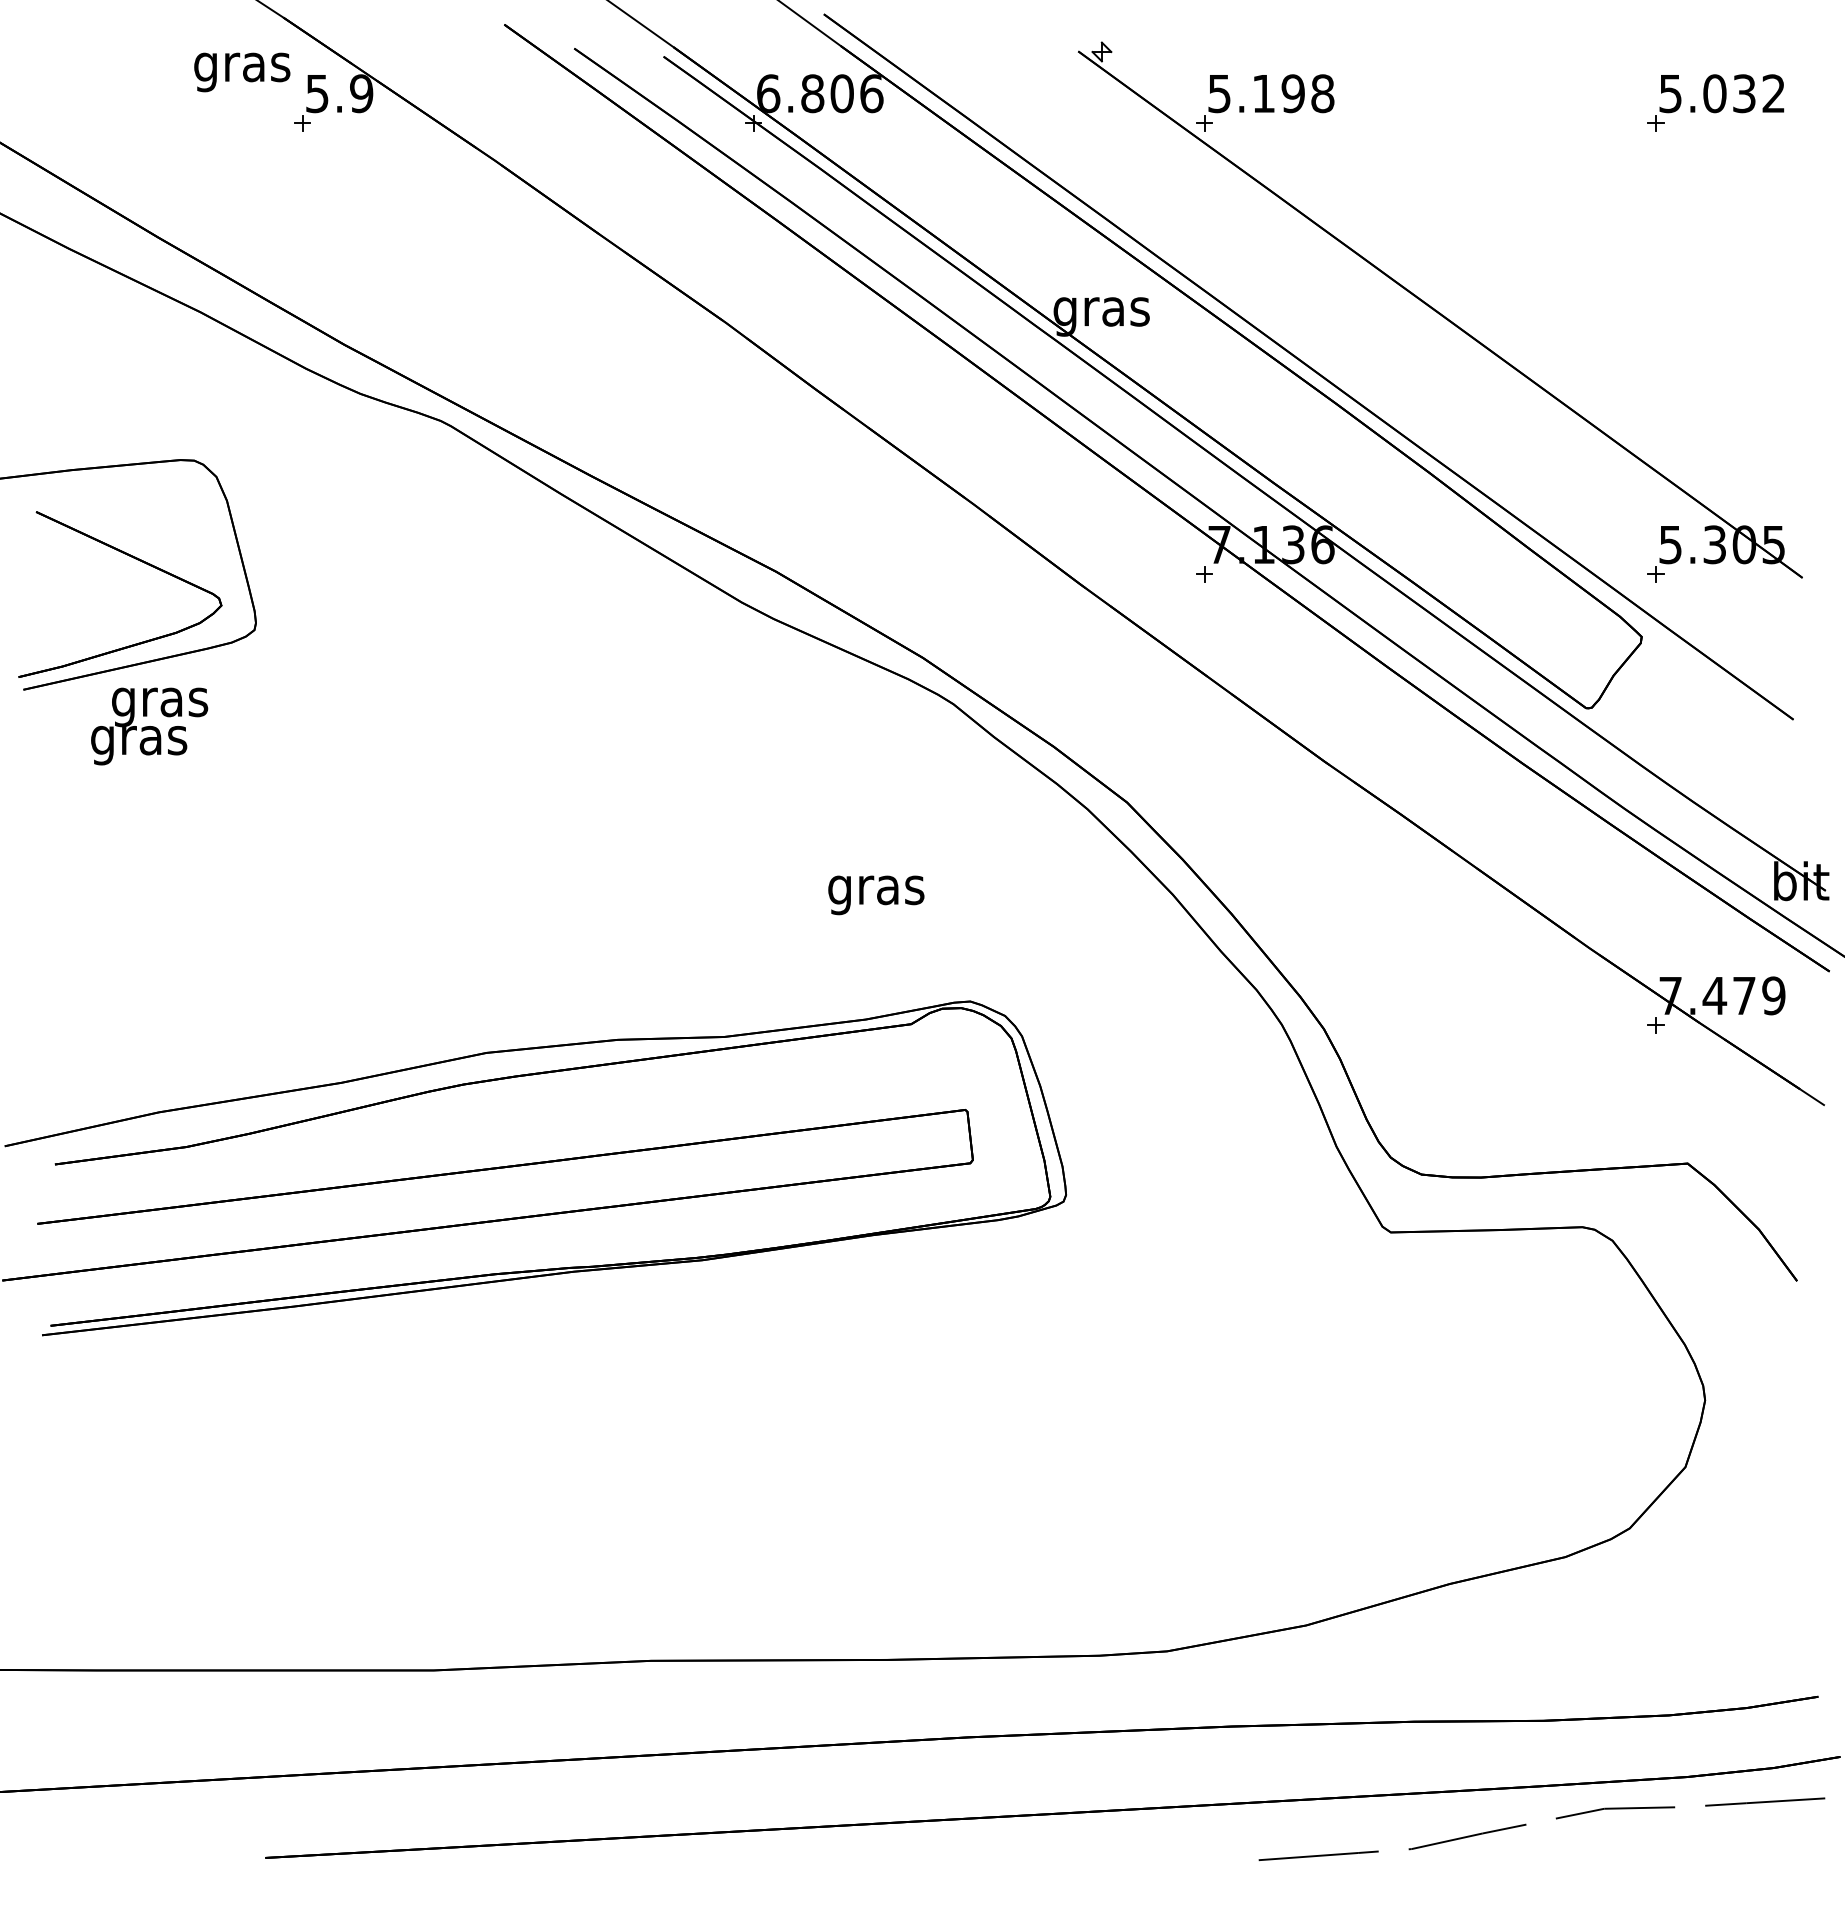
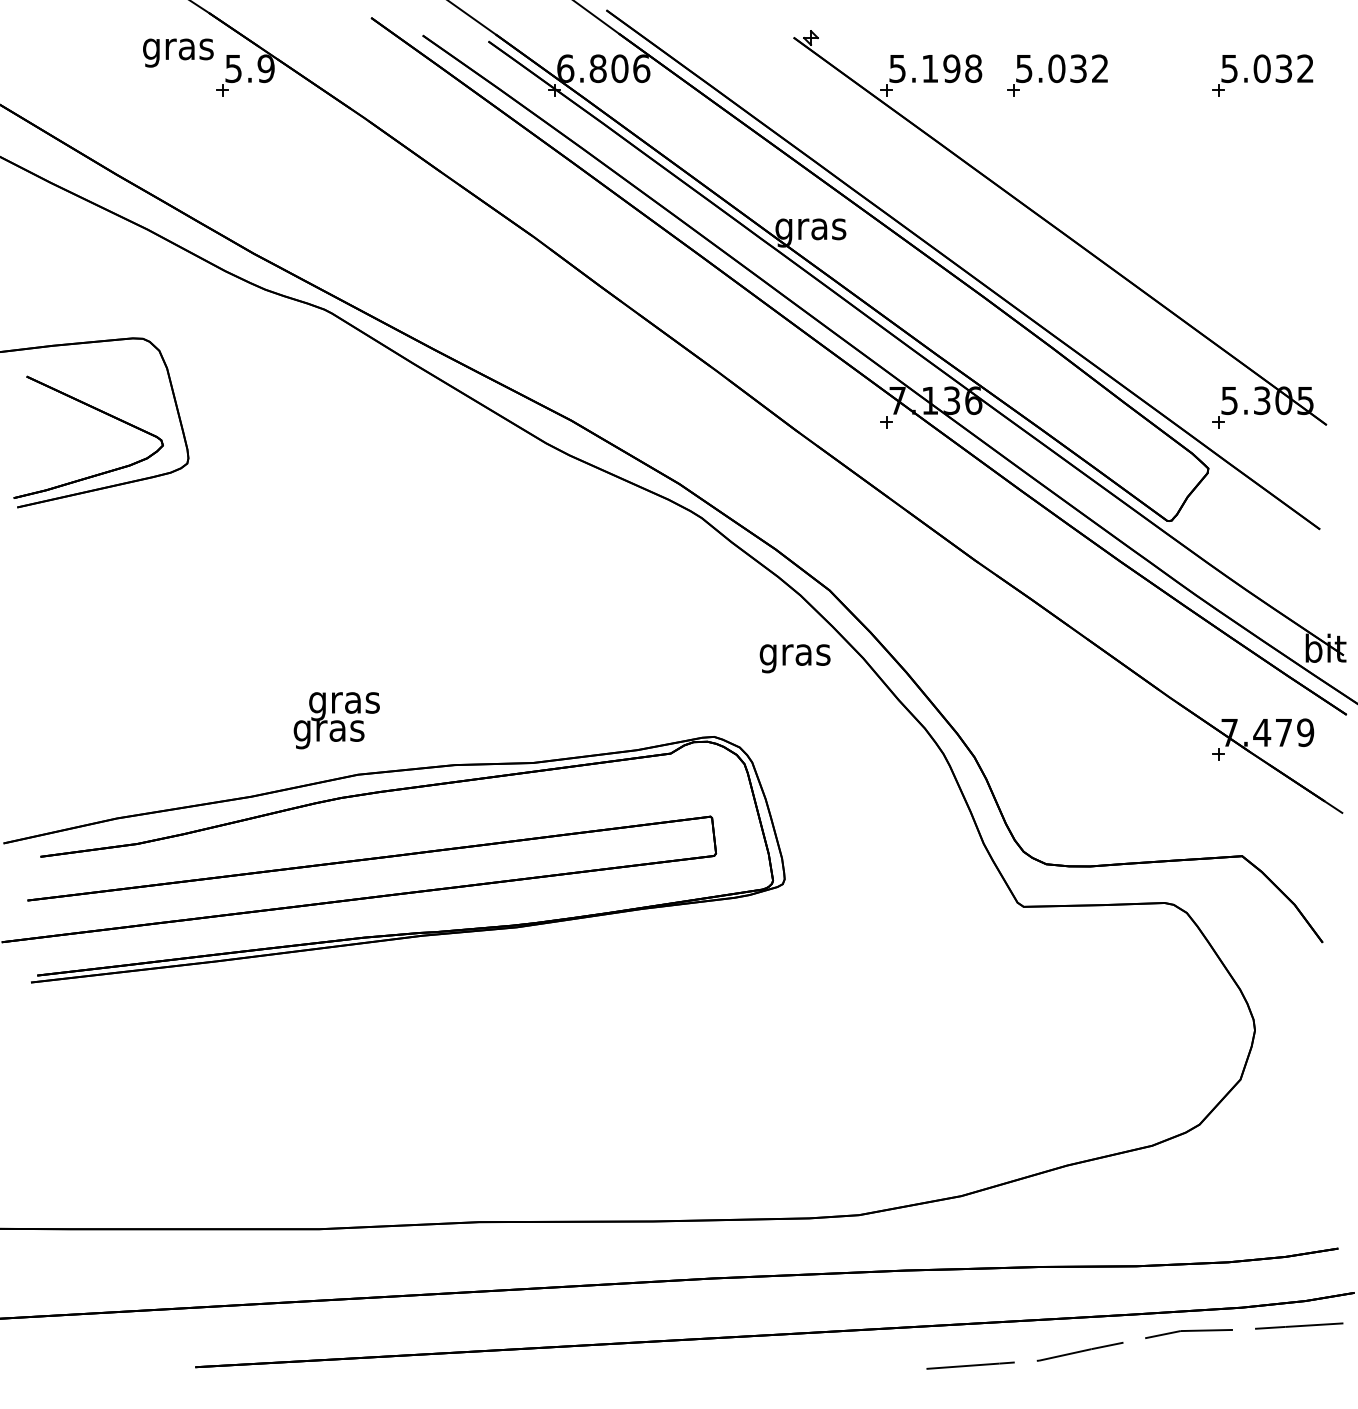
part: (1436, 102) -> (1057, 75), added
text: (149, 726) -> (336, 720), moved
text: (876, 895) -> (795, 658), moved

